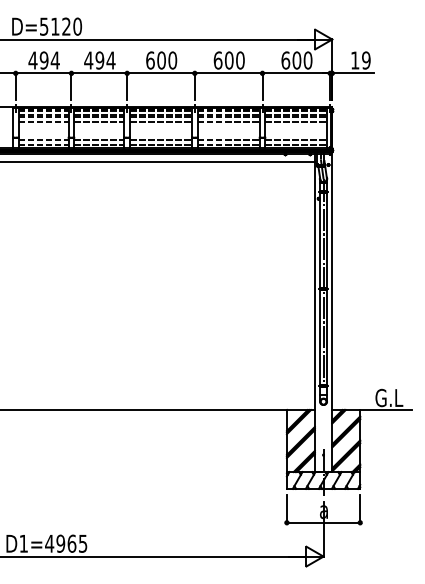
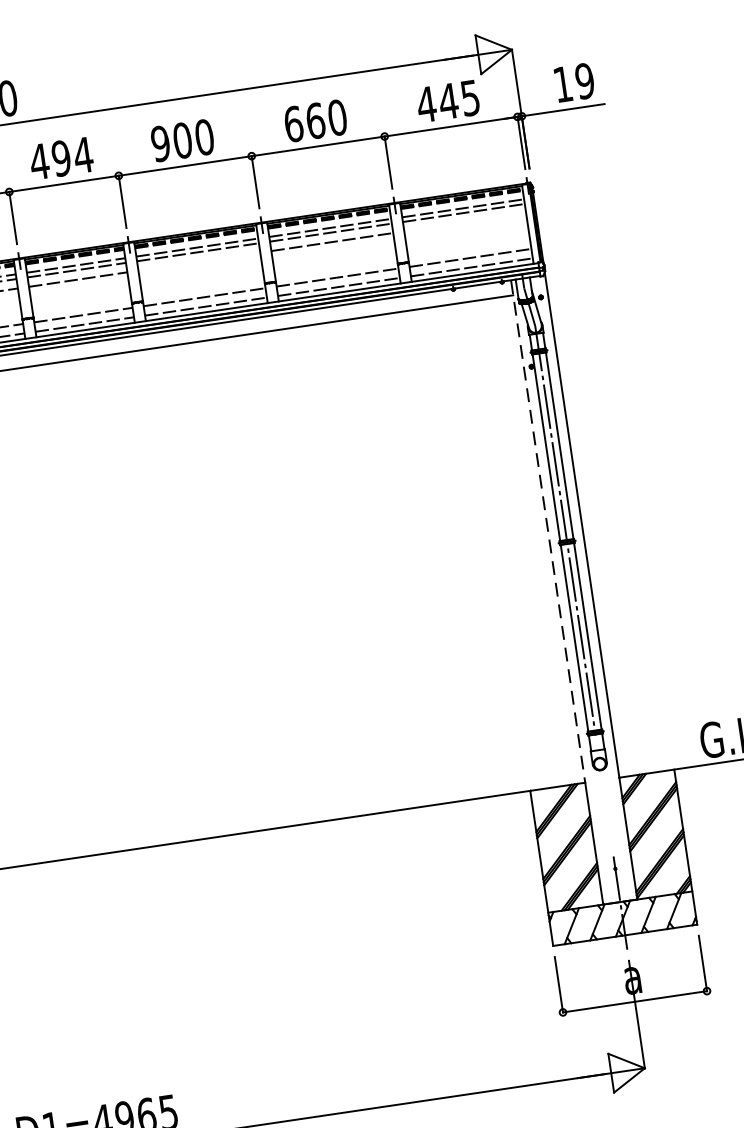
text: (150, 60) -> (160, 143), 600 -> 900
text: (229, 60) -> (316, 120), 600 -> 660
text: (296, 60) -> (447, 101), 600 -> 445
line: (161, 122) -> (200, 262), removed
line: (296, 122) -> (465, 223), removed
line: (314, 282) -> (547, 532), solid -> dashed

